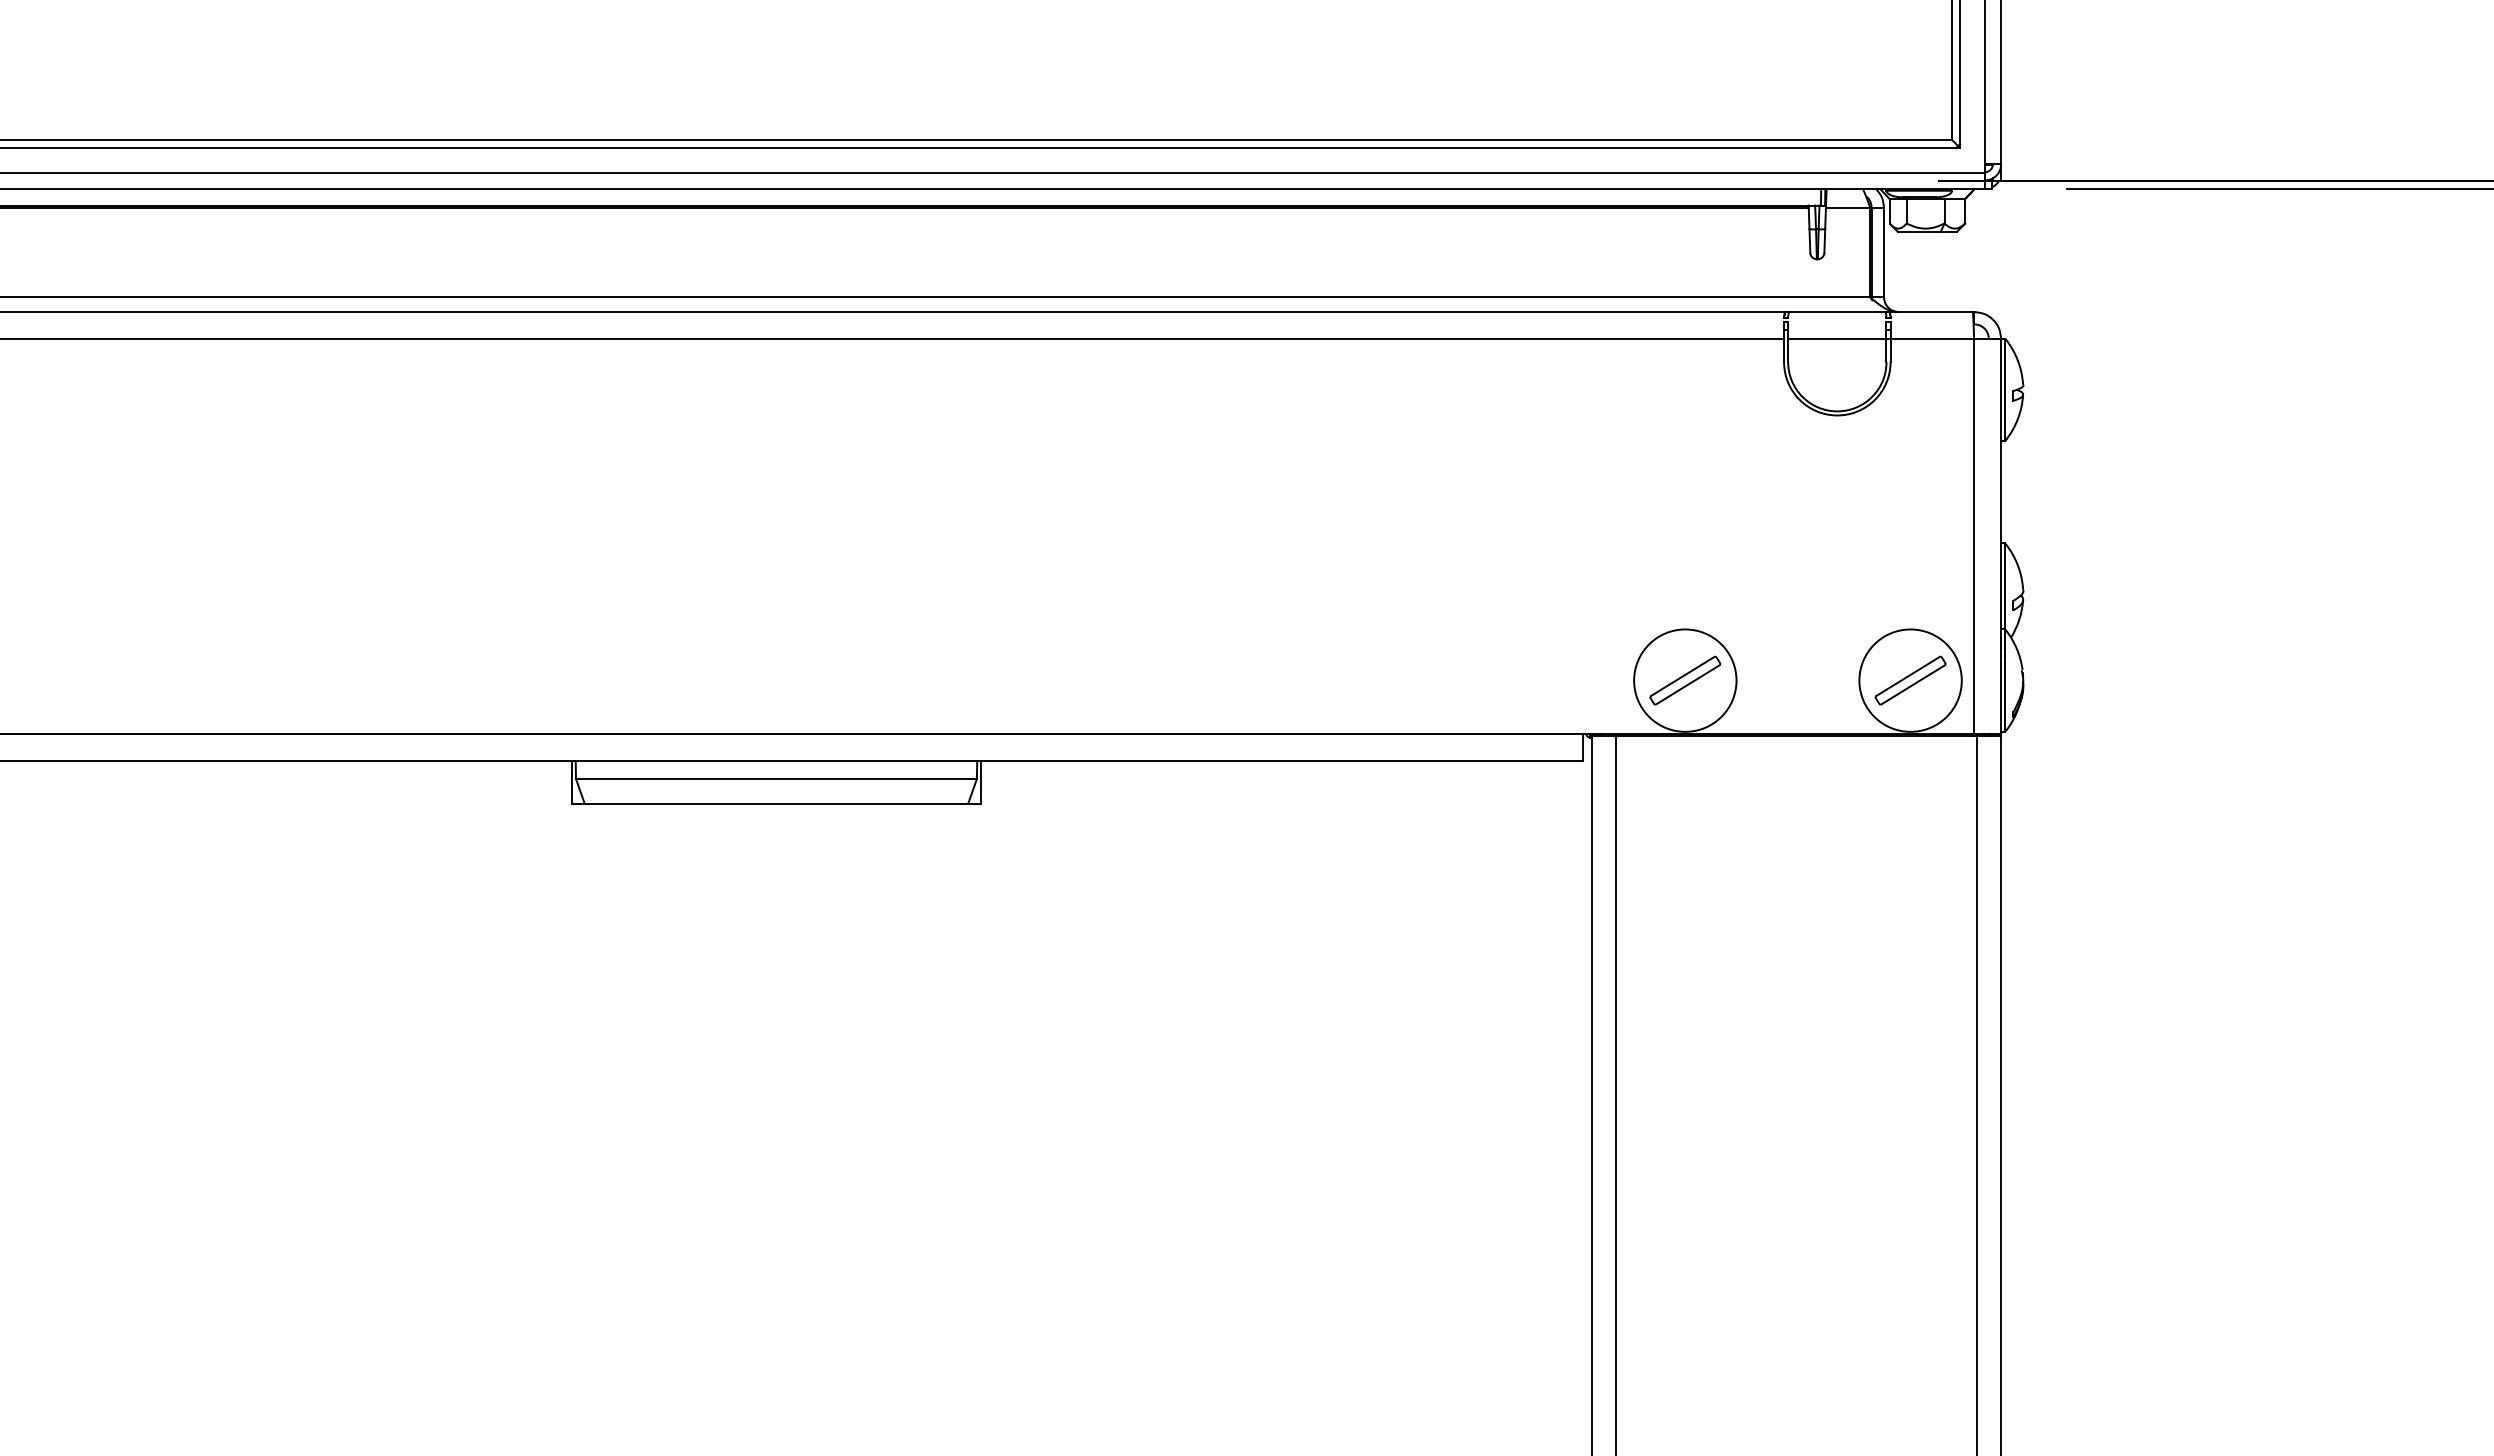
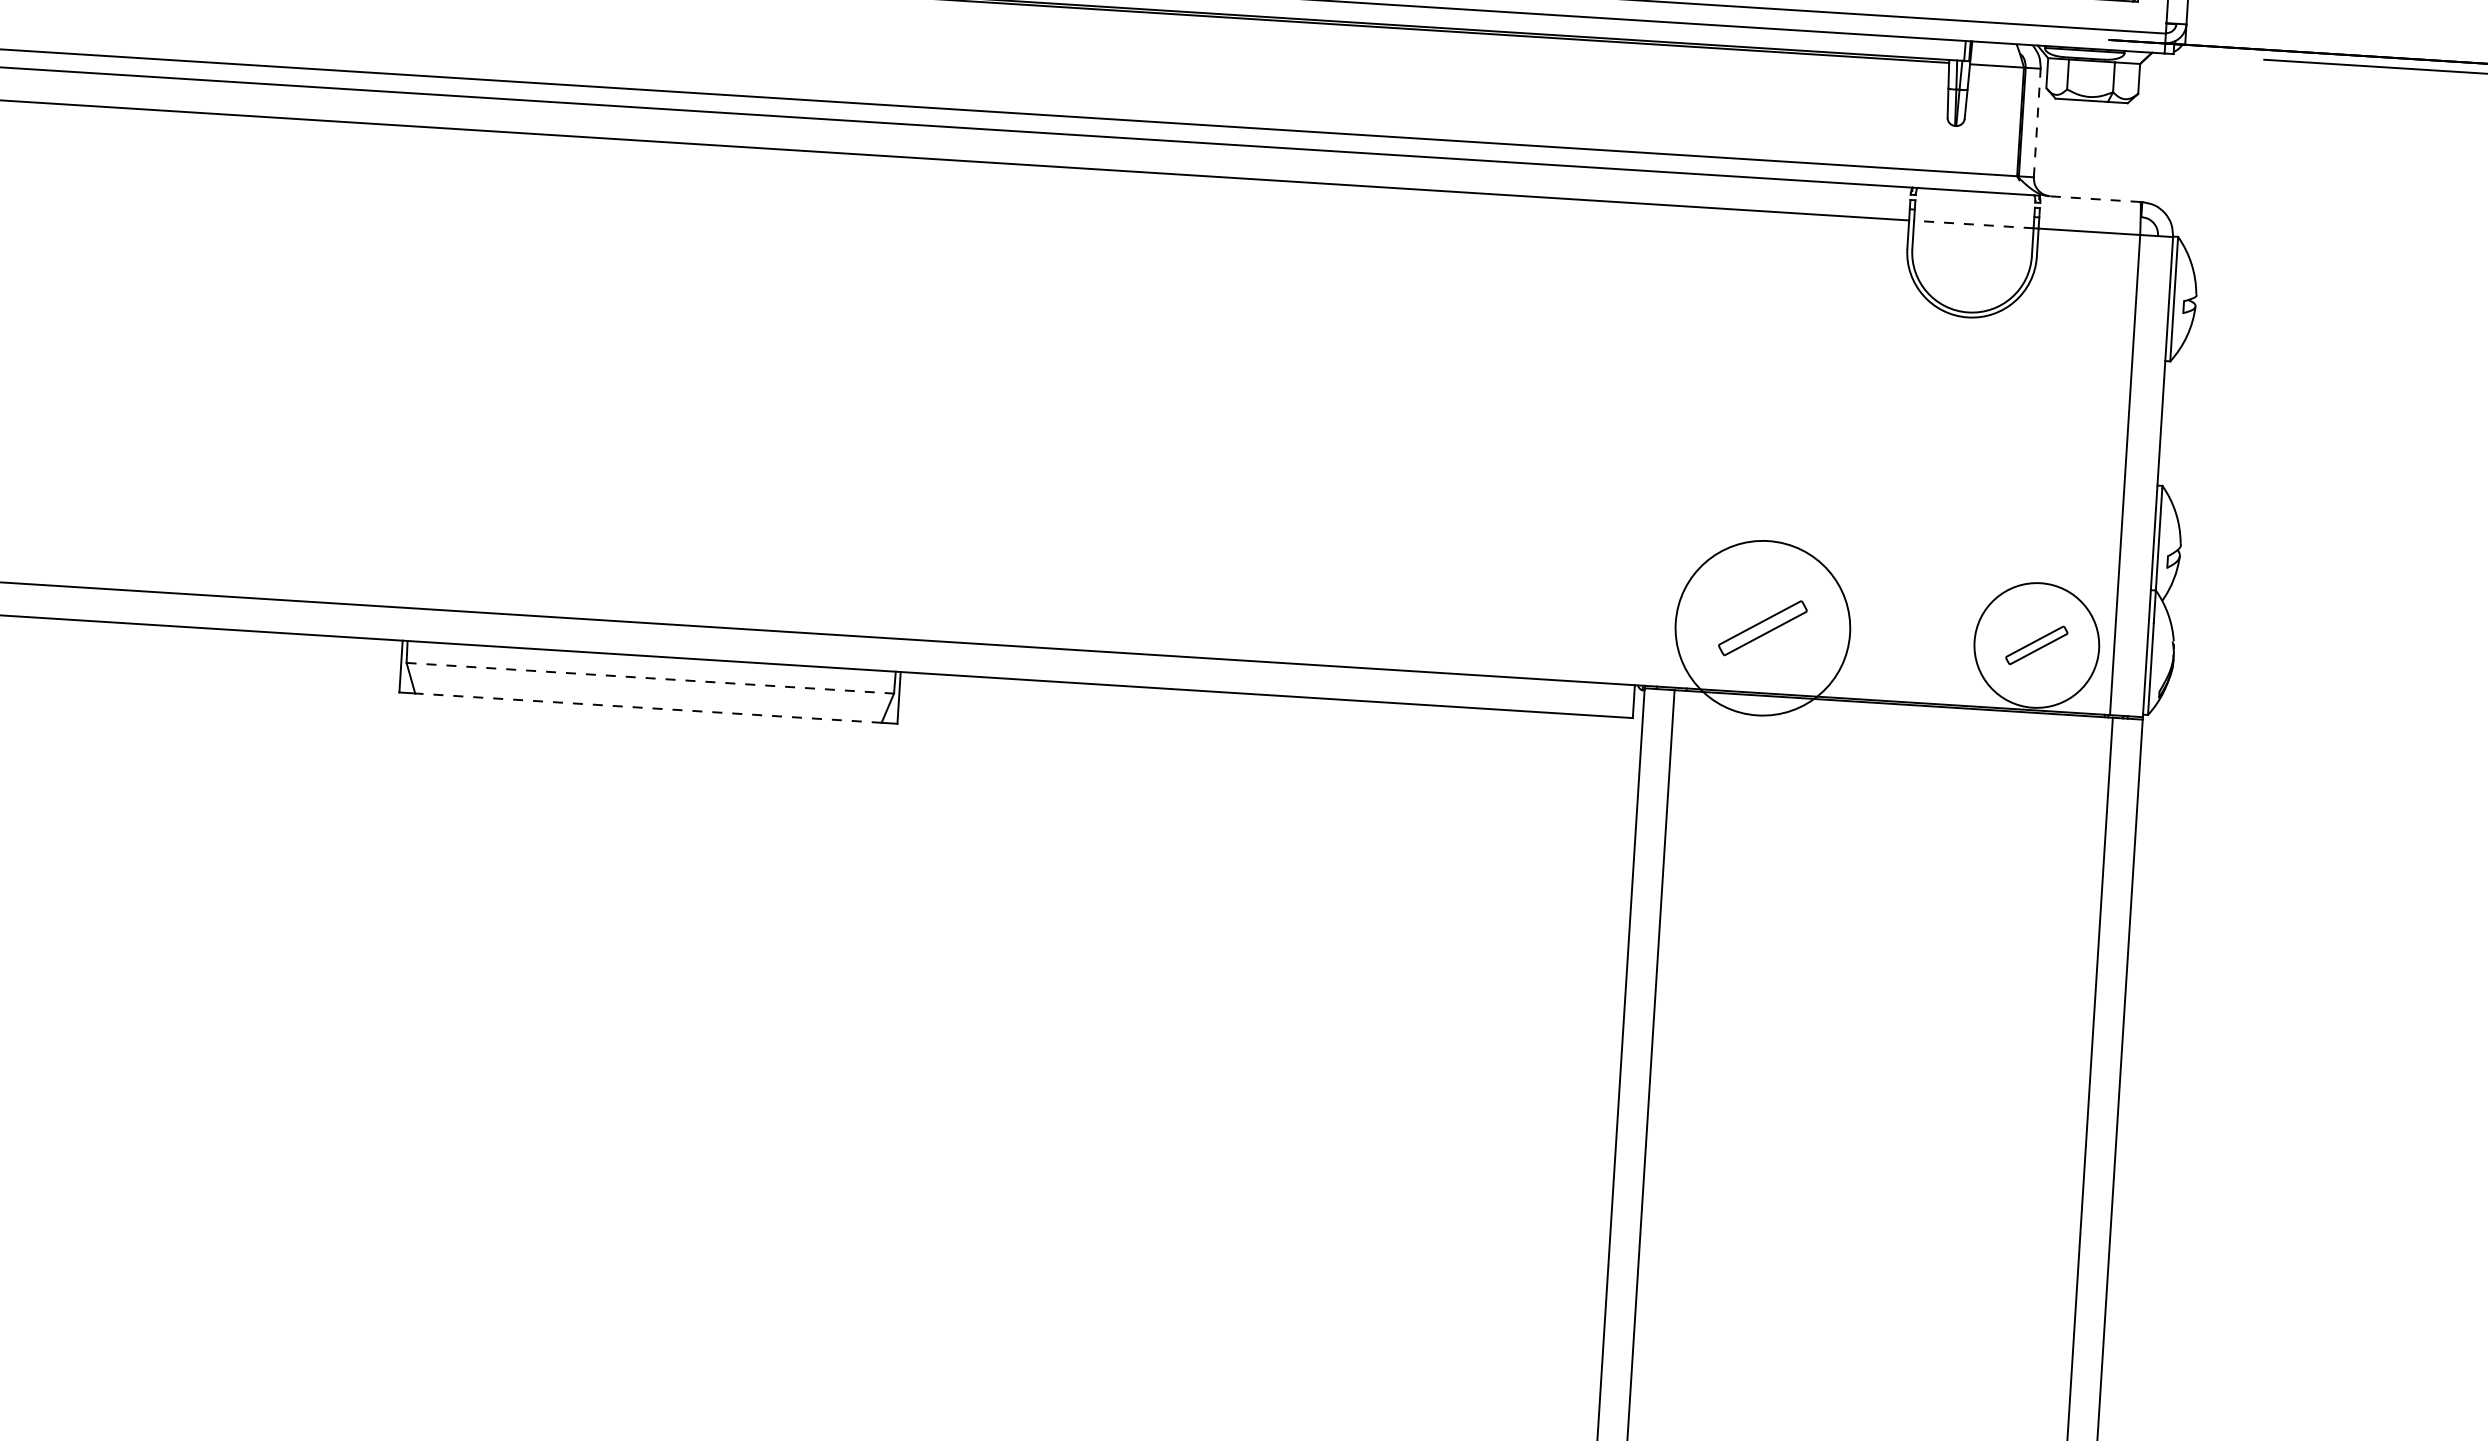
line: (1884, 252) -> (2037, 122), solid -> dashed
line: (1931, 312) -> (2090, 199), solid -> dashed
line: (1836, 339) -> (1972, 225), solid -> dashed
circle: (1685, 680) -> (1763, 628), size x1.4
part: (1910, 680) -> (2036, 645), size x0.7
line: (776, 778) -> (650, 677), solid -> dashed
line: (776, 803) -> (648, 708), solid -> dashed

